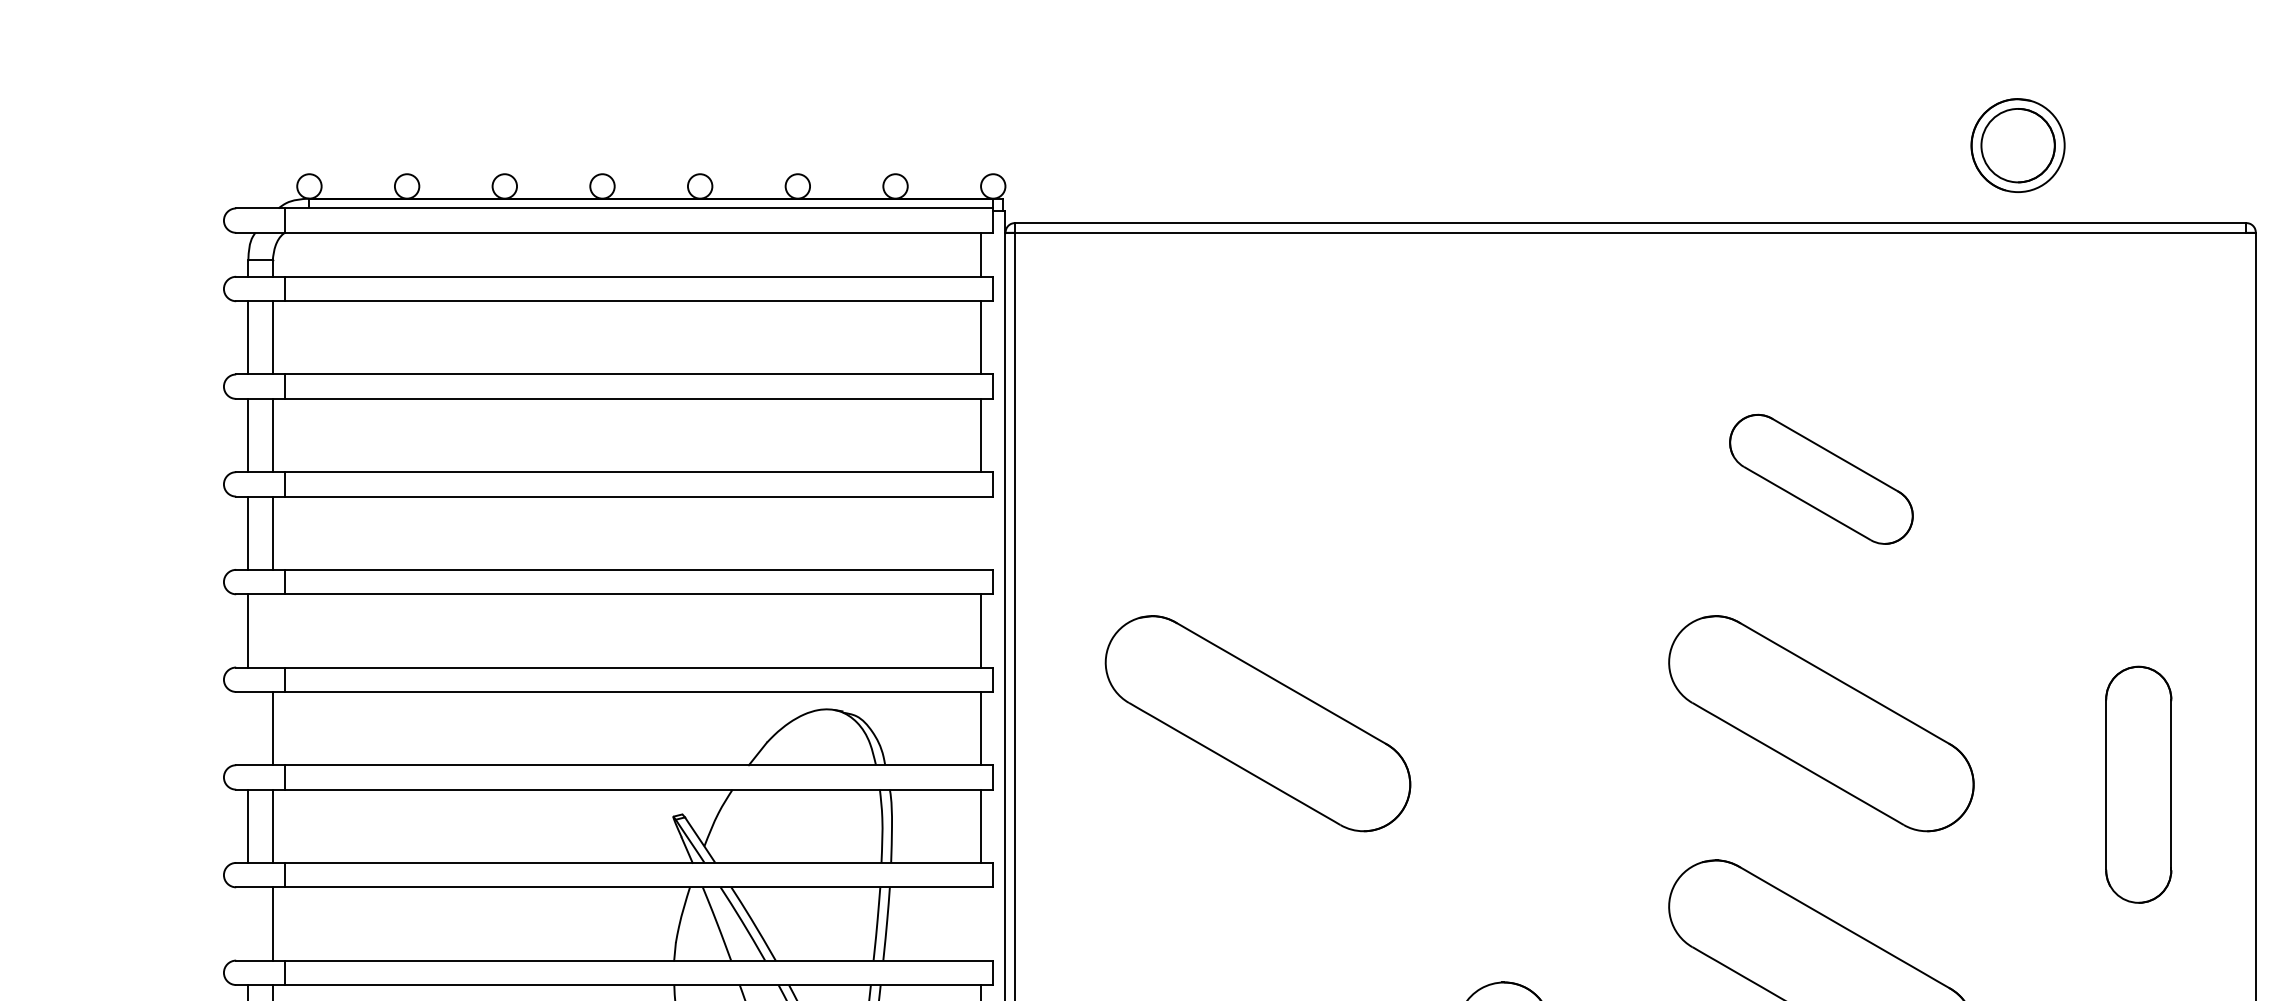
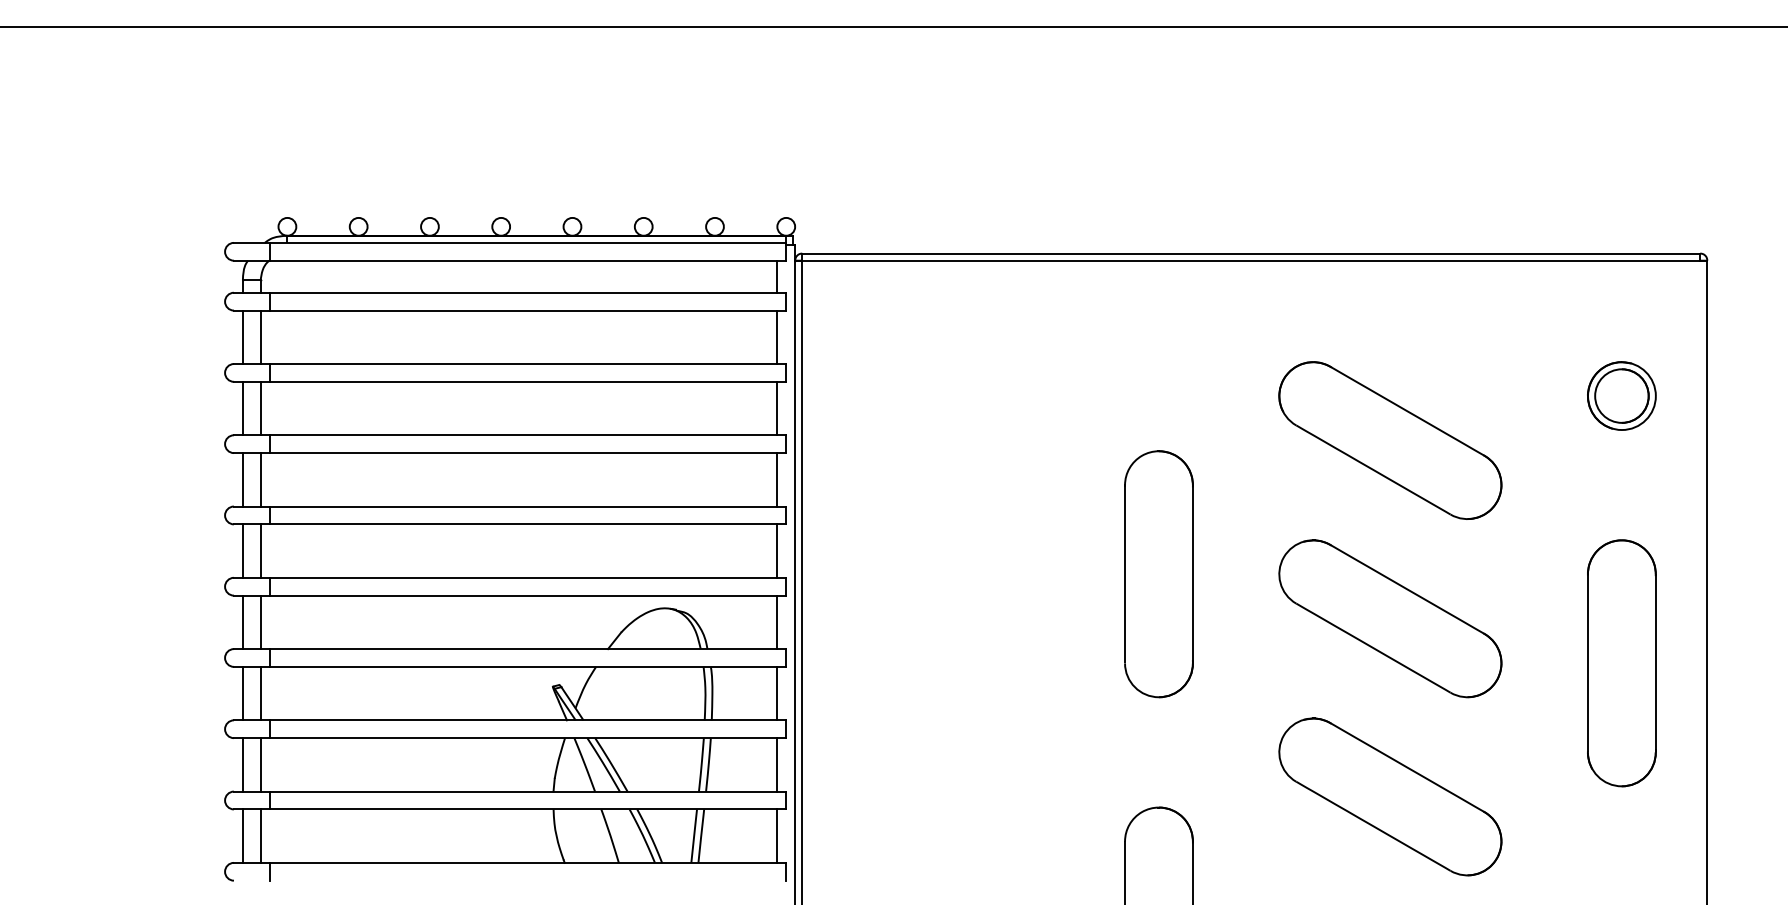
part: (2017, 144) -> (1621, 395), moved
part: (1821, 479) -> (1390, 440), size x1.67
line: (981, 532) -> (777, 479), added
line: (272, 630) -> (260, 550), added
part: (1503, 662) -> (1158, 574), added
part: (1258, 723) -> (979, 618), removed
line: (247, 728) -> (242, 622), added
part: (2138, 784) -> (1621, 663), size x1.43
line: (247, 923) -> (242, 764), added
line: (981, 923) -> (777, 764), added

